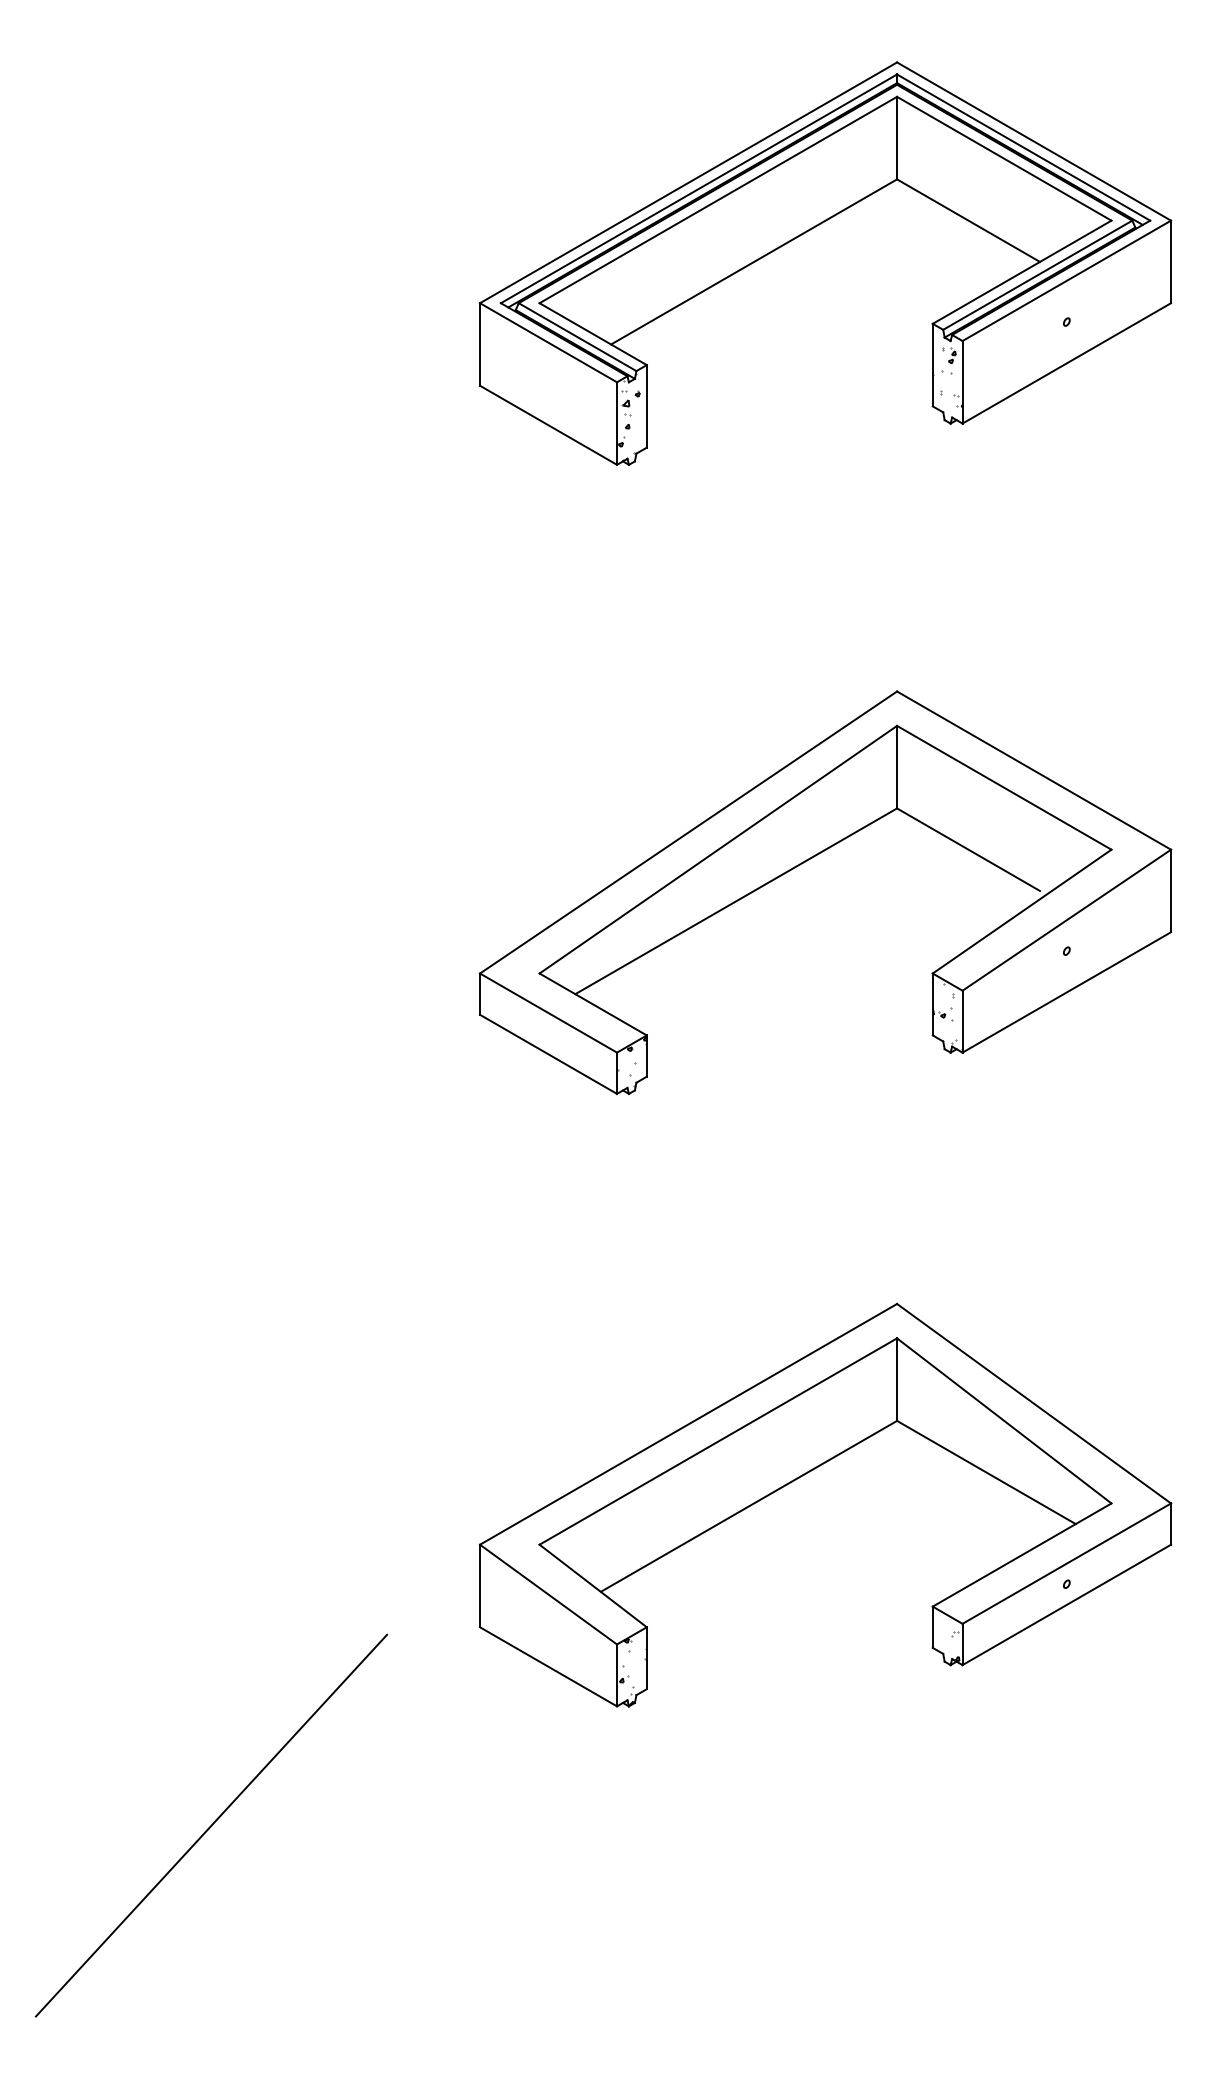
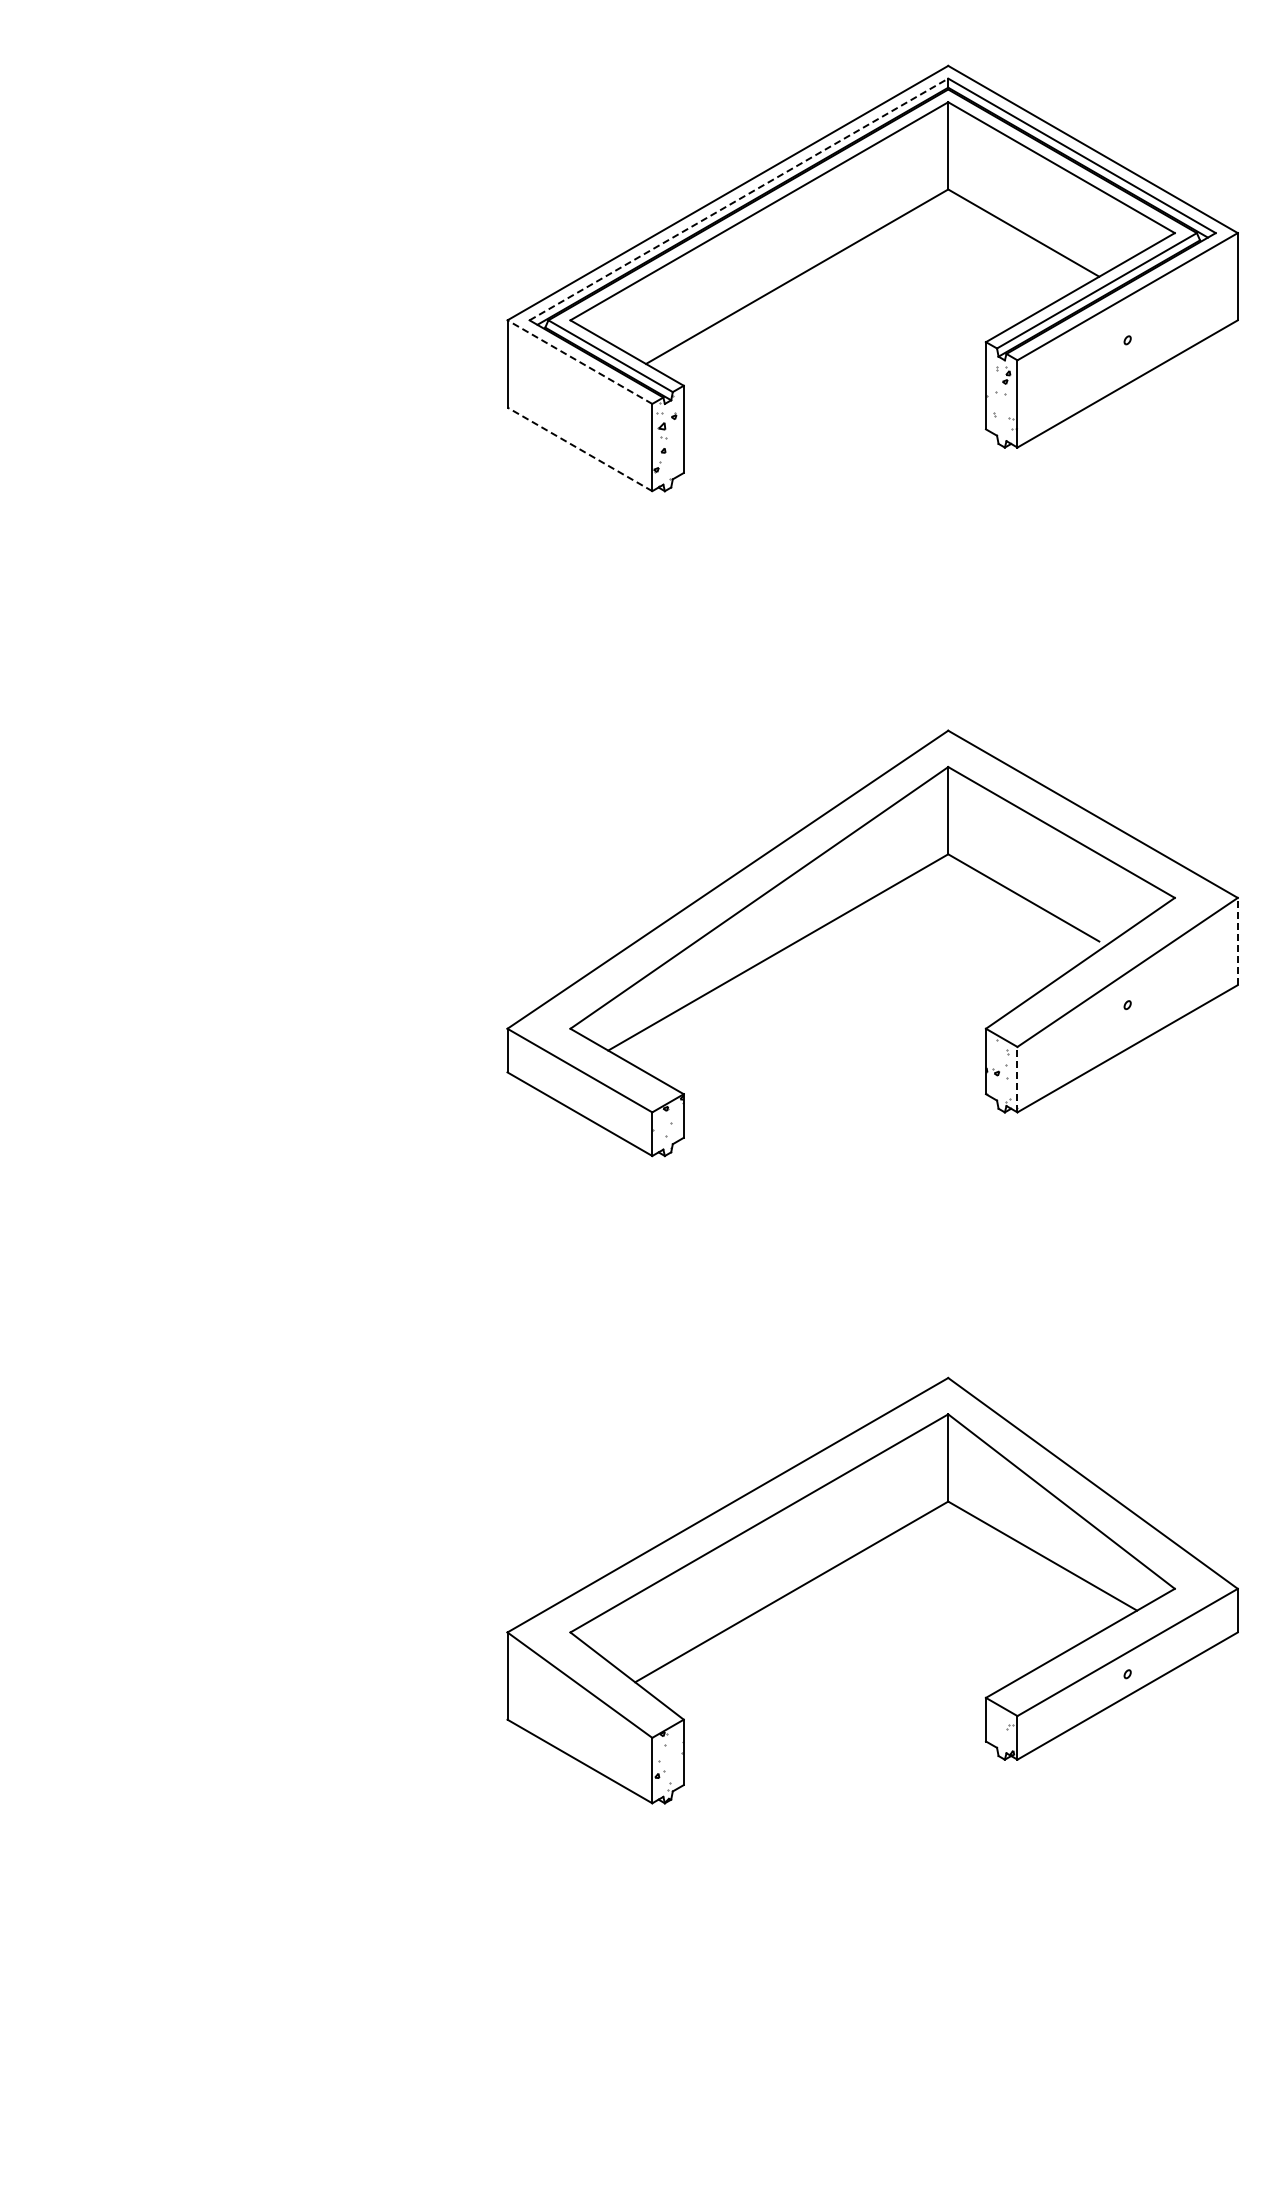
line: (698, 188) -> (738, 199), solid -> dashed
line: (548, 343) -> (579, 362), solid -> dashed
line: (548, 425) -> (579, 449), solid -> dashed
line: (1170, 890) -> (1237, 941), solid -> dashed
line: (962, 1021) -> (1017, 1079), solid -> dashed
line: (211, 1825) -> (223, 1929), removed

